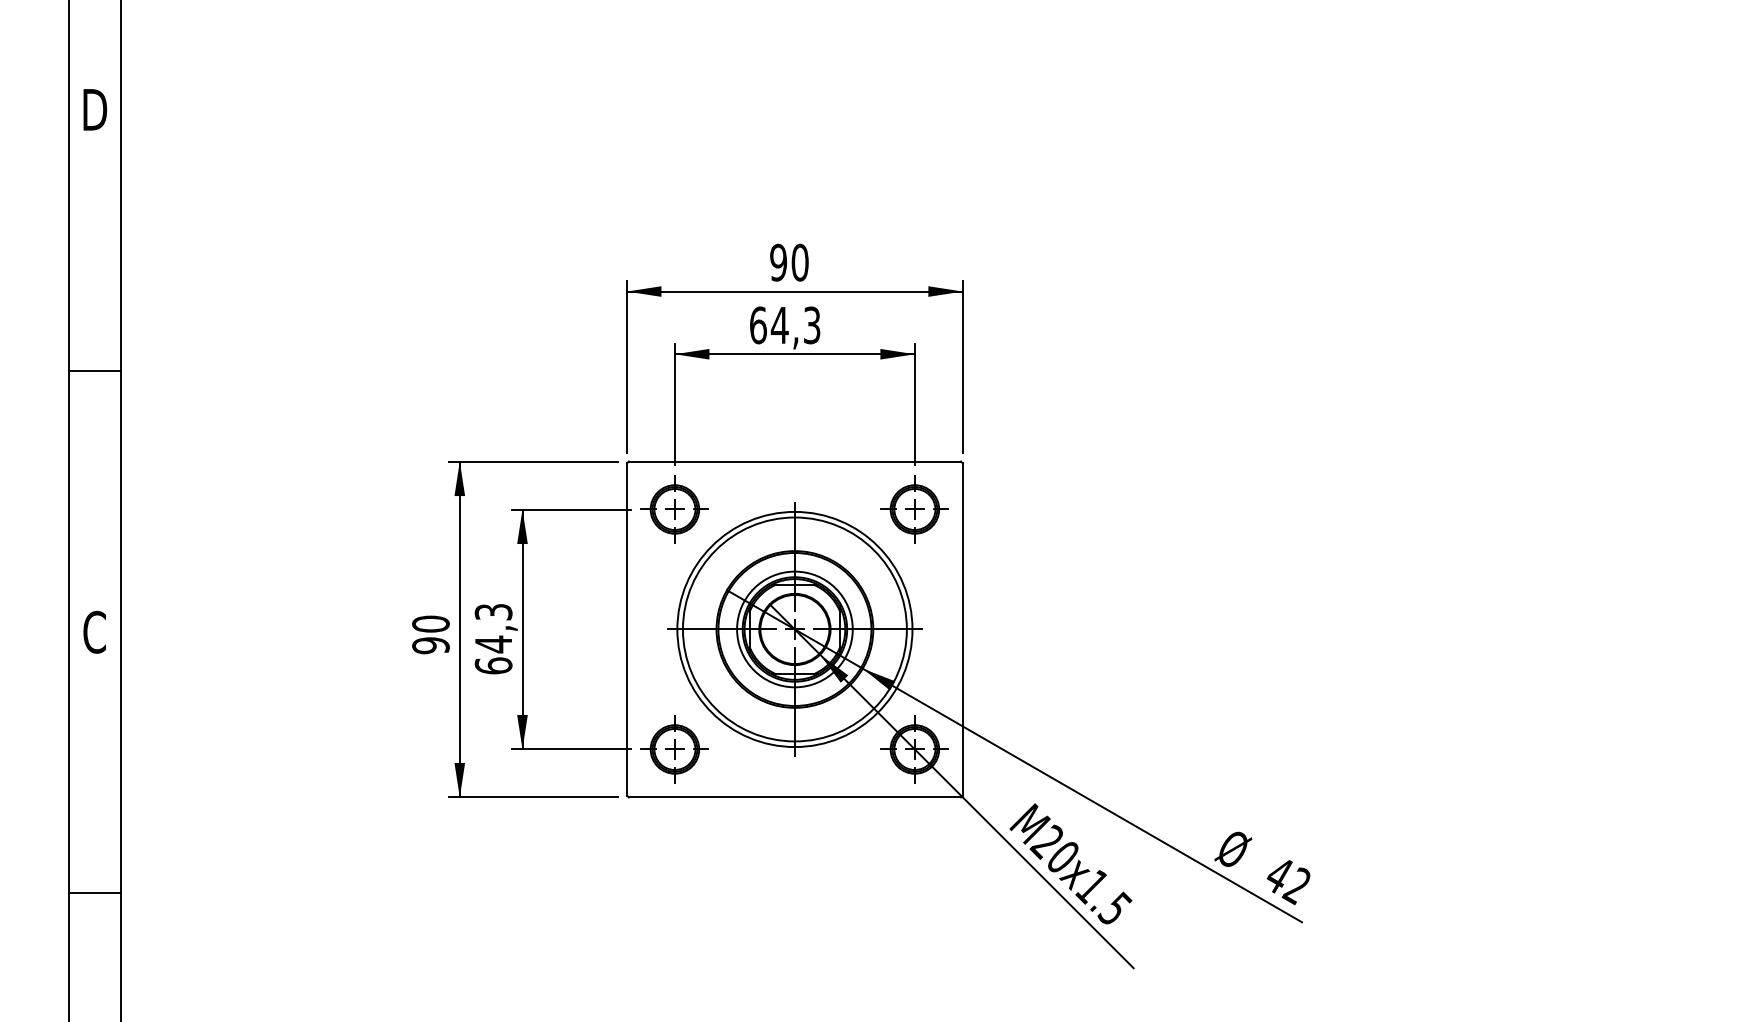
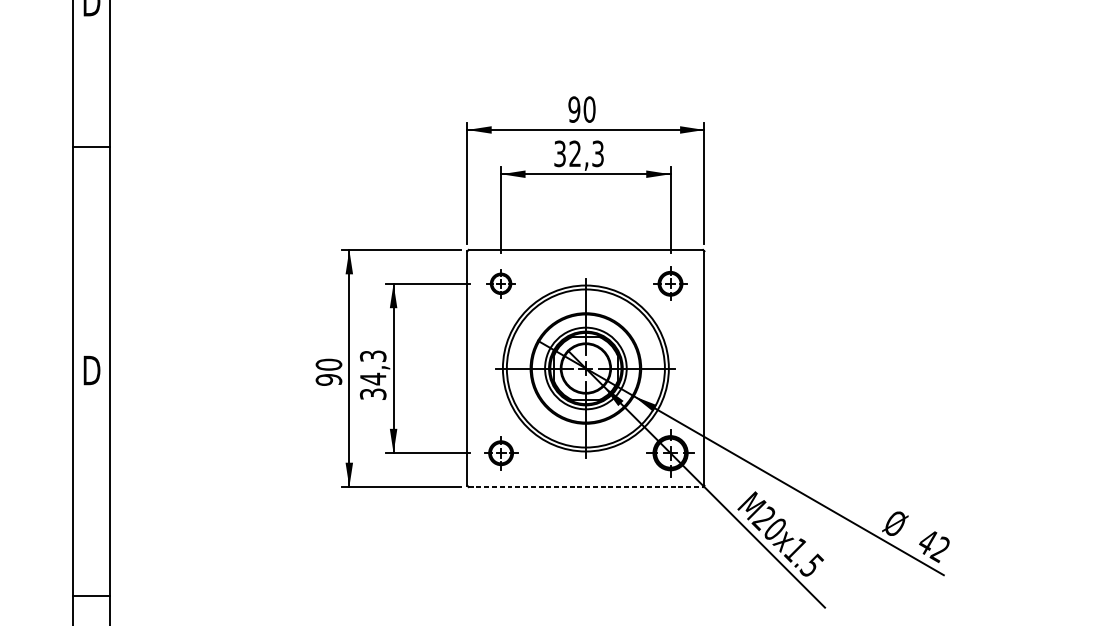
text: (769, 325) -> (567, 153), 64,3 -> 32,3
line: (94, 370) -> (91, 146), moved
part: (674, 509) -> (500, 283), size x0.6
part: (914, 509) -> (670, 283), size x0.7
text: (95, 631) -> (92, 369), C -> D
text: (493, 665) -> (373, 393), 64,3 -> 34,3
part: (674, 749) -> (500, 453), size x0.7
line: (795, 797) -> (586, 487), solid -> dashed
line: (94, 893) -> (91, 595), moved

